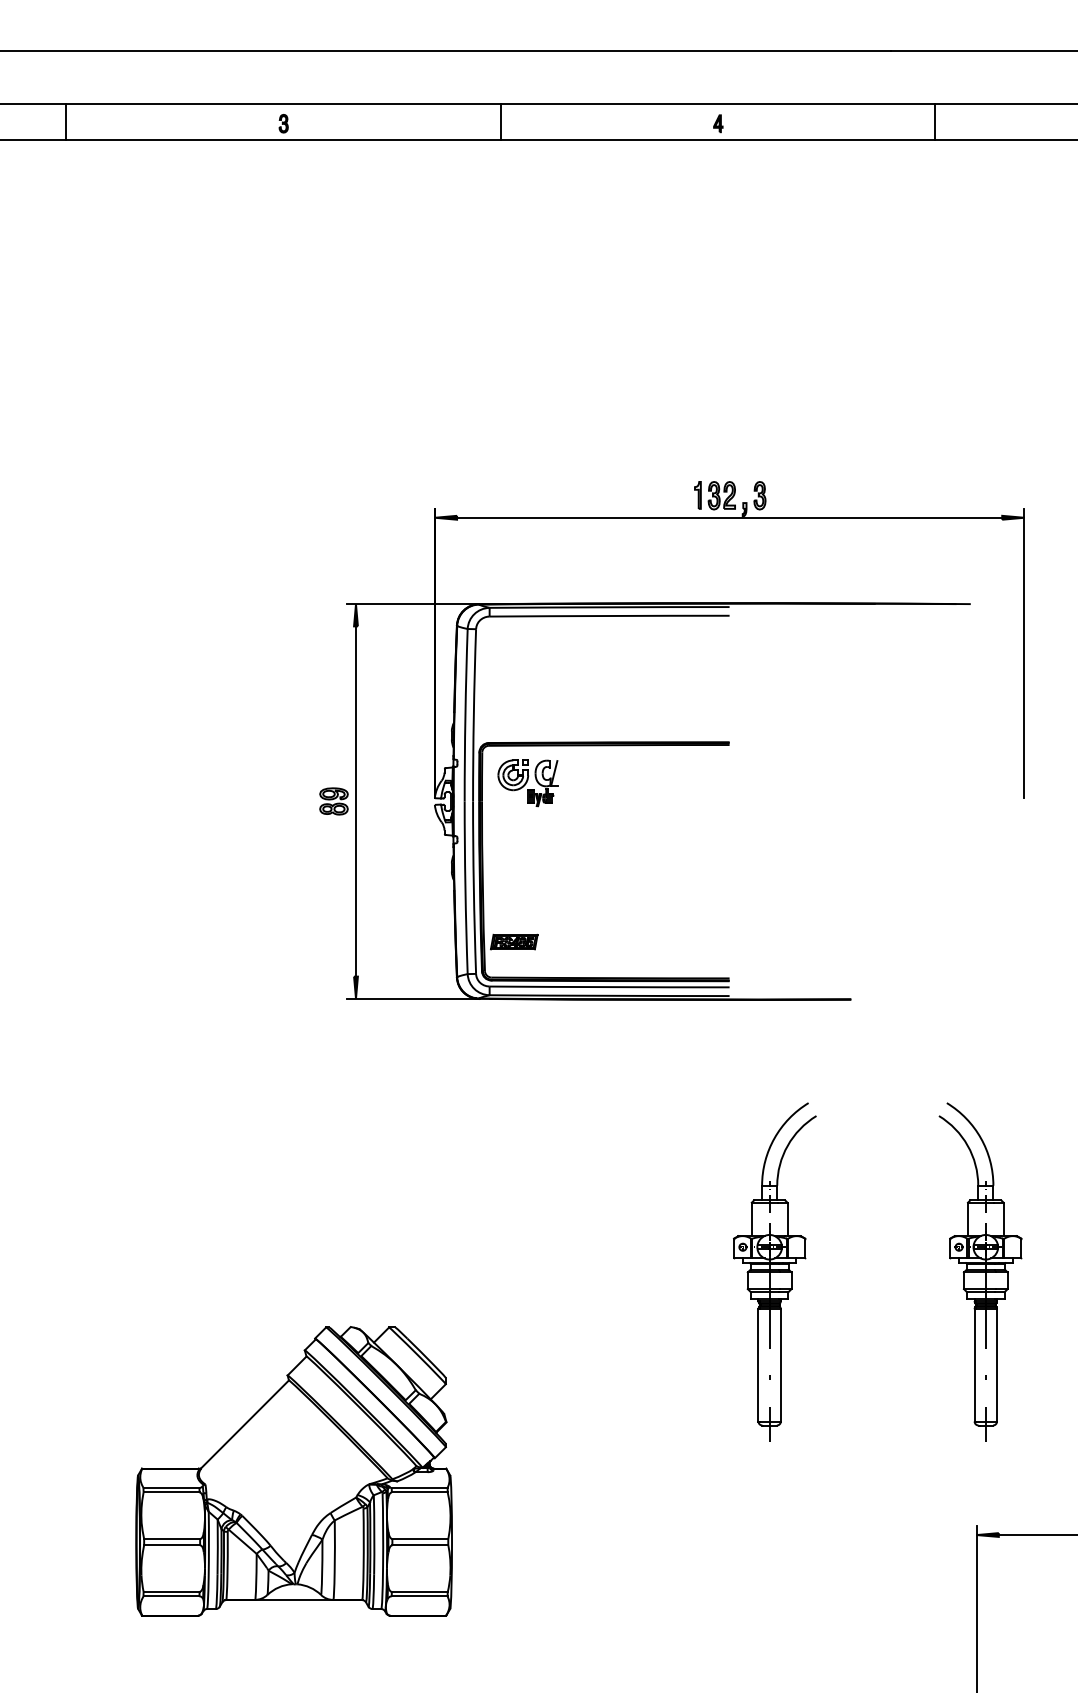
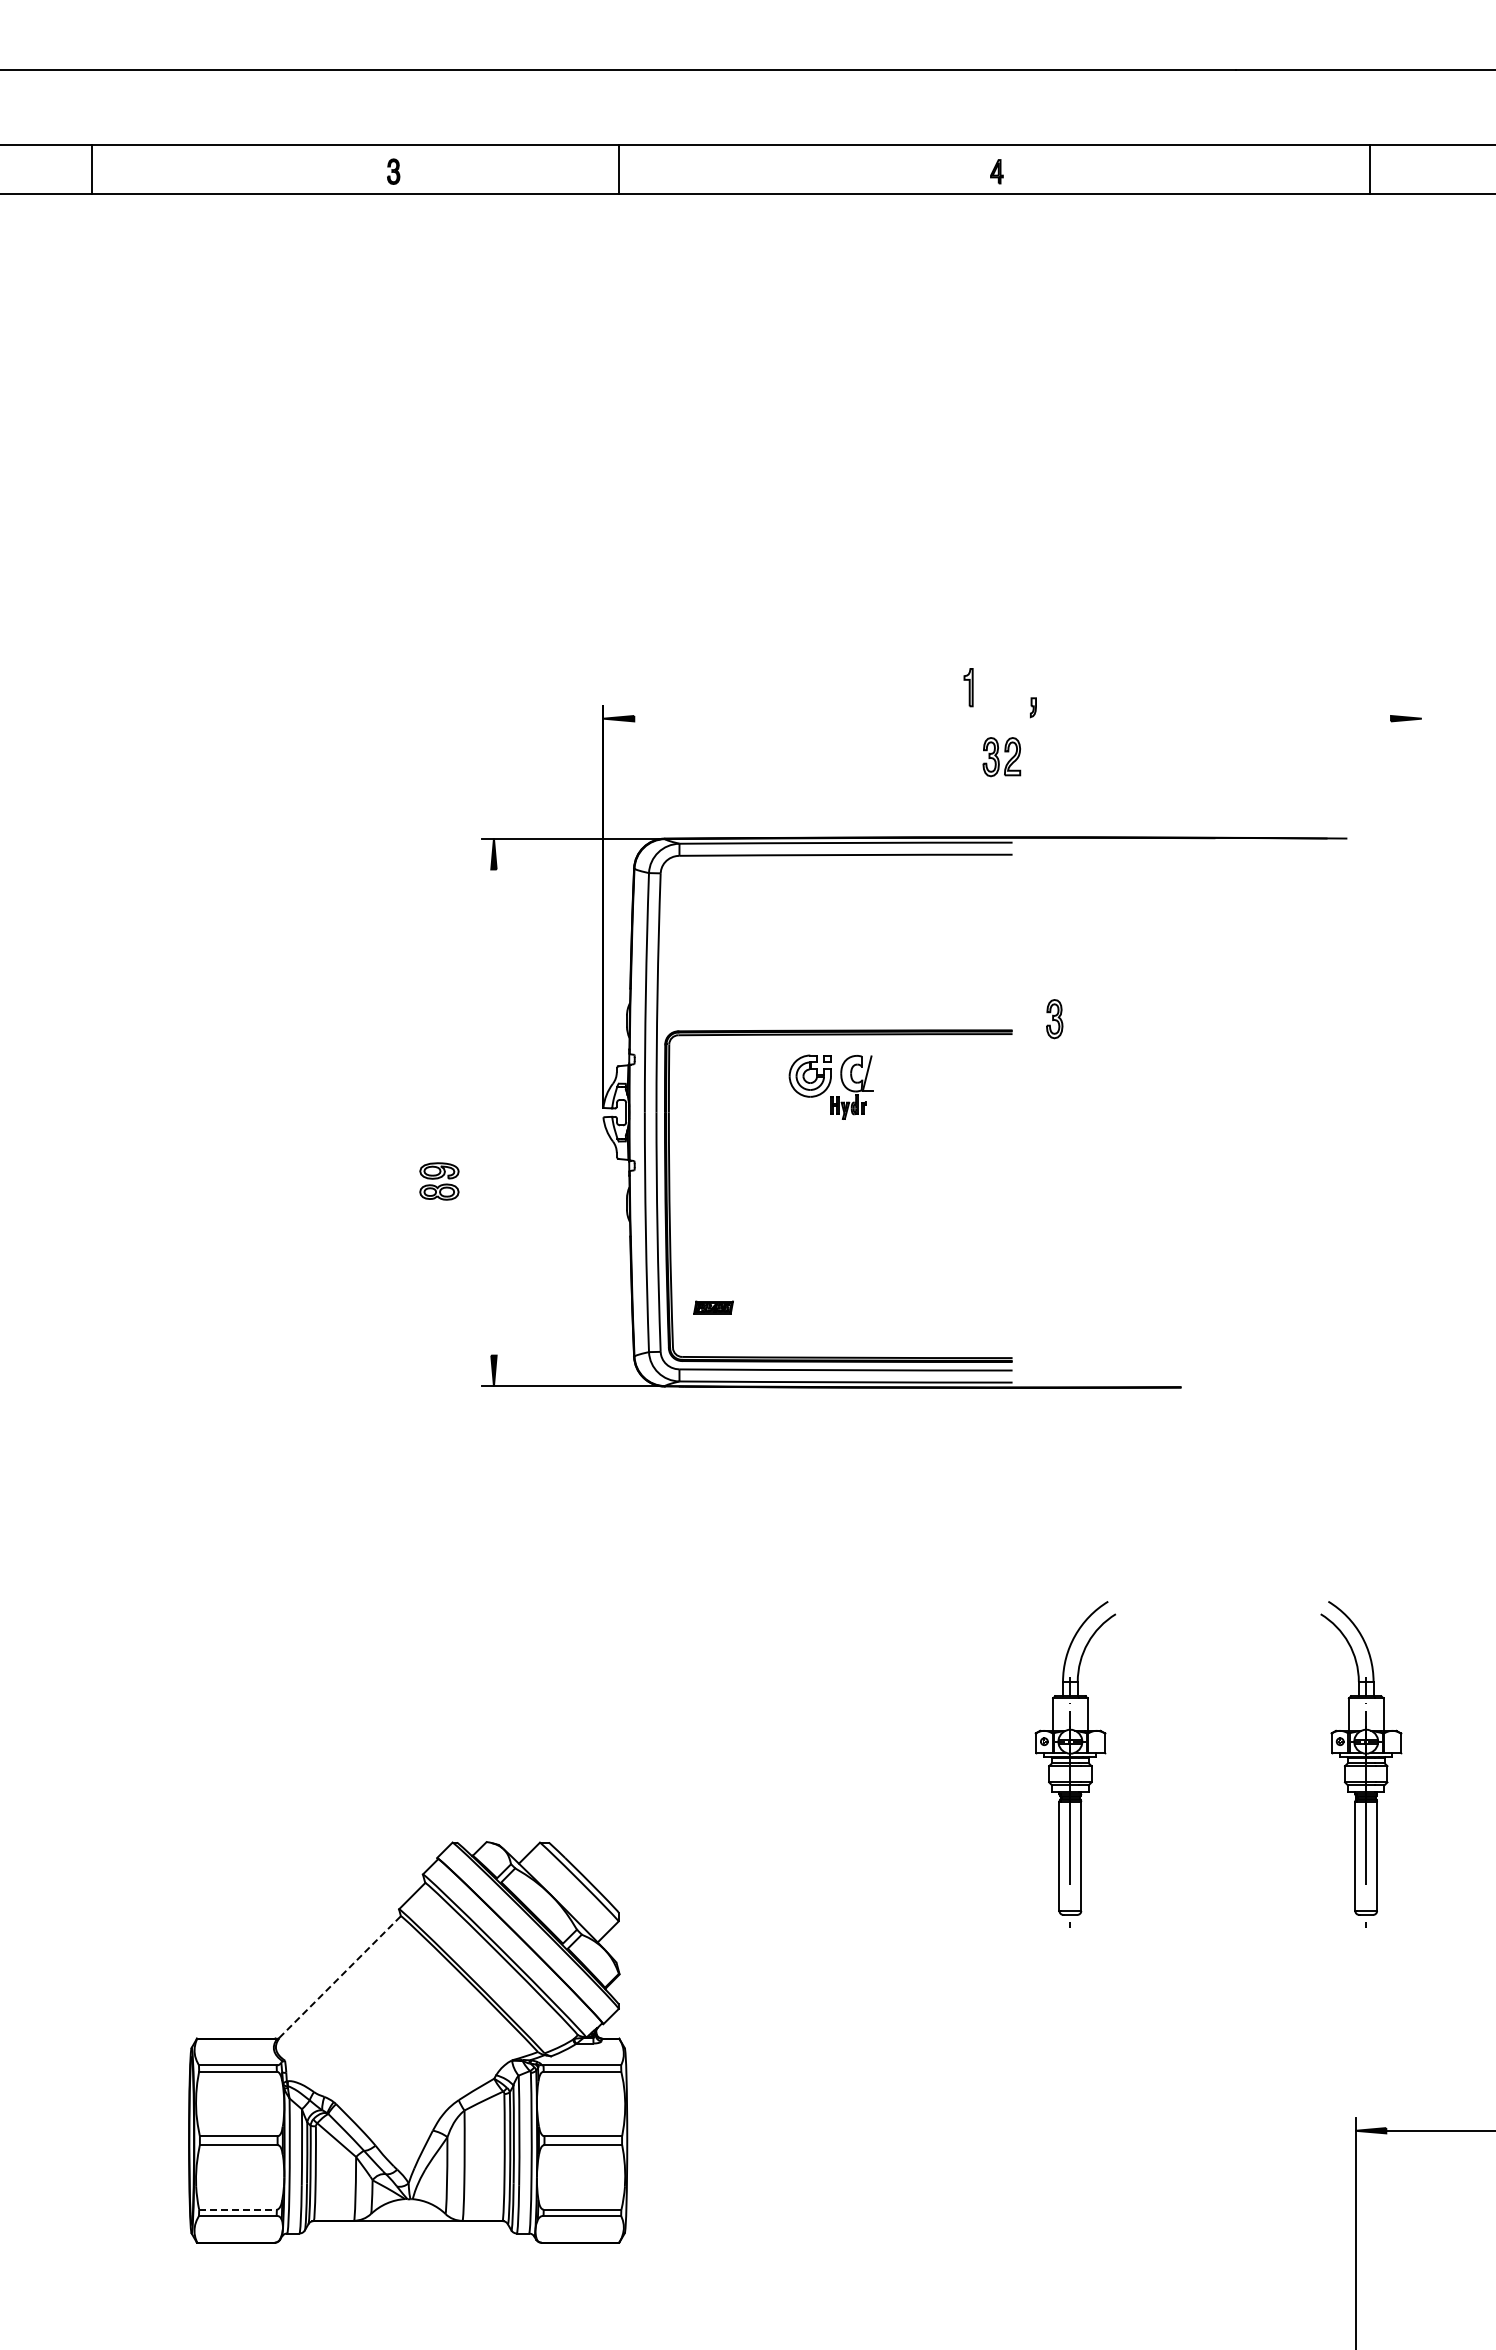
line: (500, 122) -> (618, 169), moved
line: (935, 122) -> (1370, 169), moved
part: (721, 496) -> (1001, 757), moved
part: (759, 496) -> (1054, 1019), moved
line: (729, 517) -> (1012, 718), removed
line: (1024, 653) -> (1421, 906), removed
part: (527, 782) -> (830, 1086), moved
part: (334, 801) -> (439, 1181), moved
line: (355, 801) -> (493, 1112), removed
part: (514, 941) -> (713, 1307), size x0.6
part: (774, 1271) -> (1075, 1765), size x0.7
part: (980, 1271) -> (1361, 1765), size x0.7
line: (245, 1423) -> (340, 1976), solid -> dashed
line: (171, 1591) -> (237, 2209), solid -> dashed

